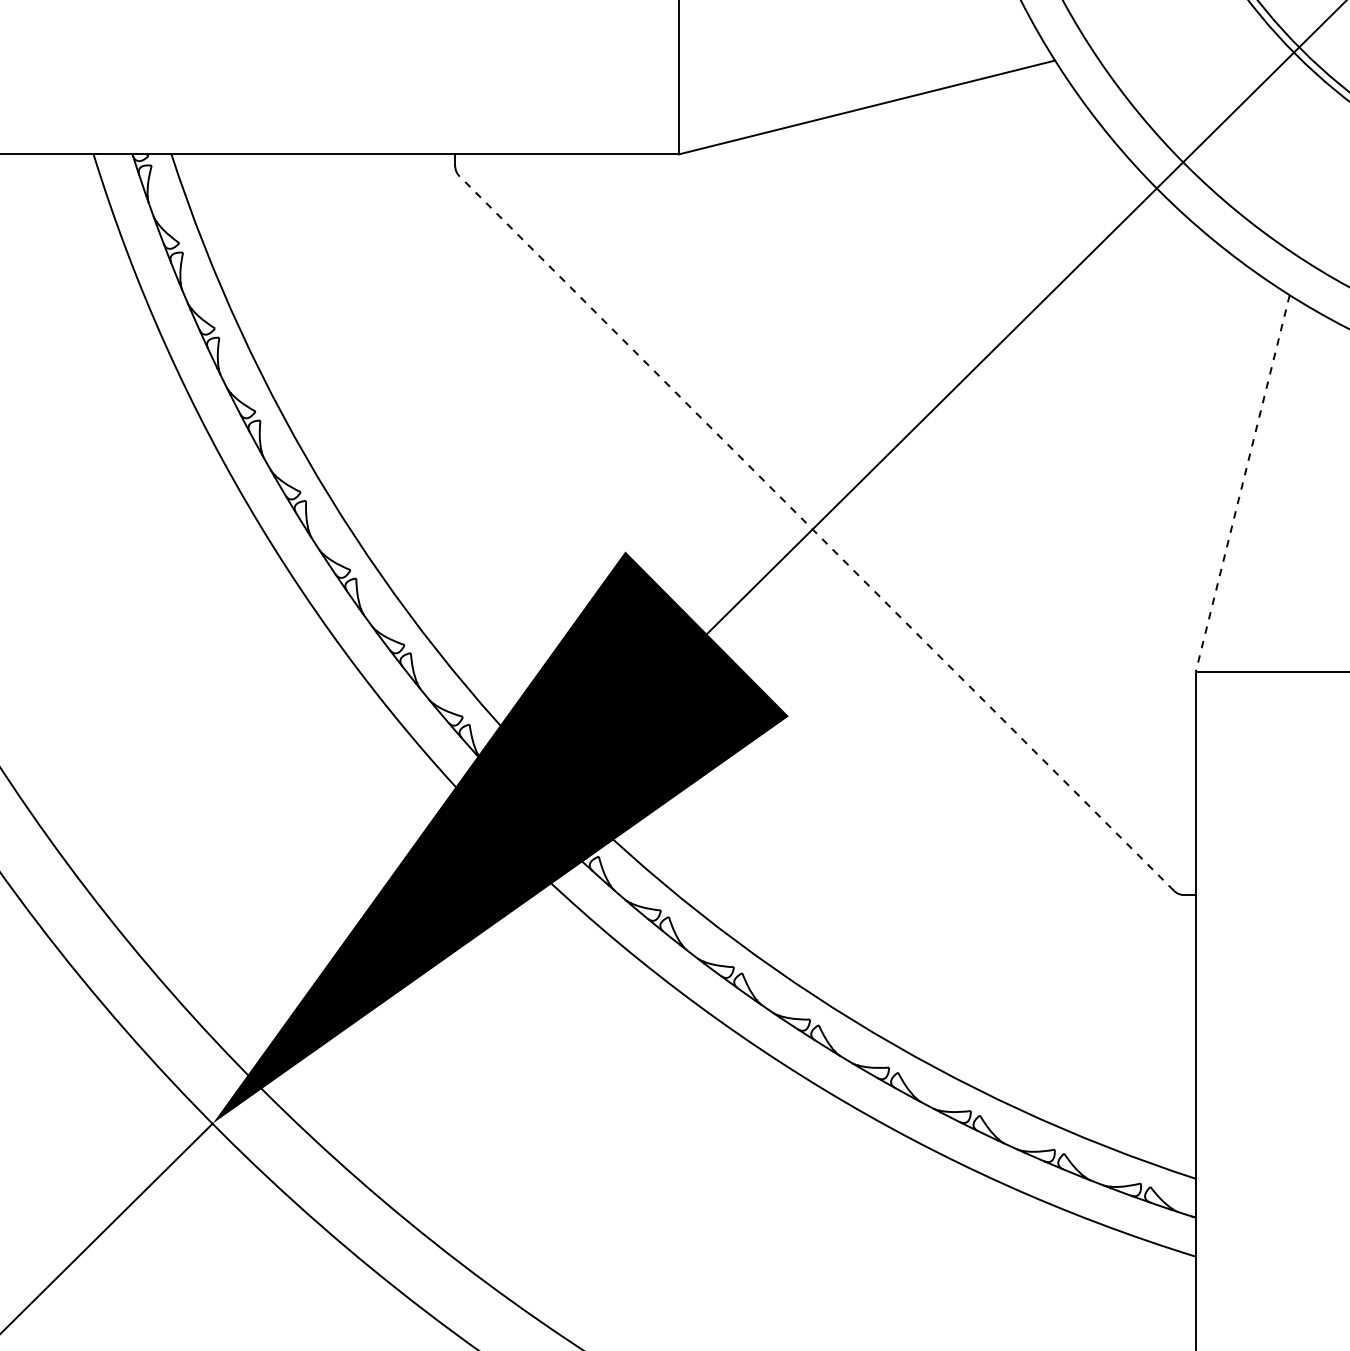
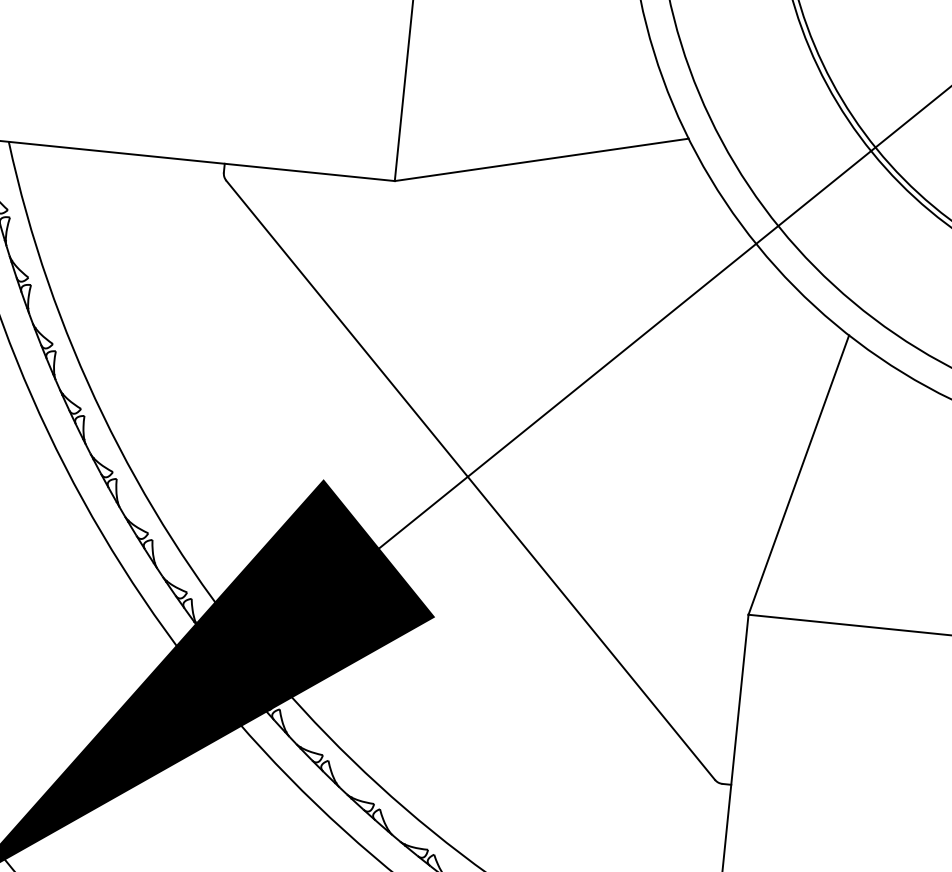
line: (1242, 483) -> (798, 475), dashed -> solid
line: (816, 533) -> (470, 480), dashed -> solid

